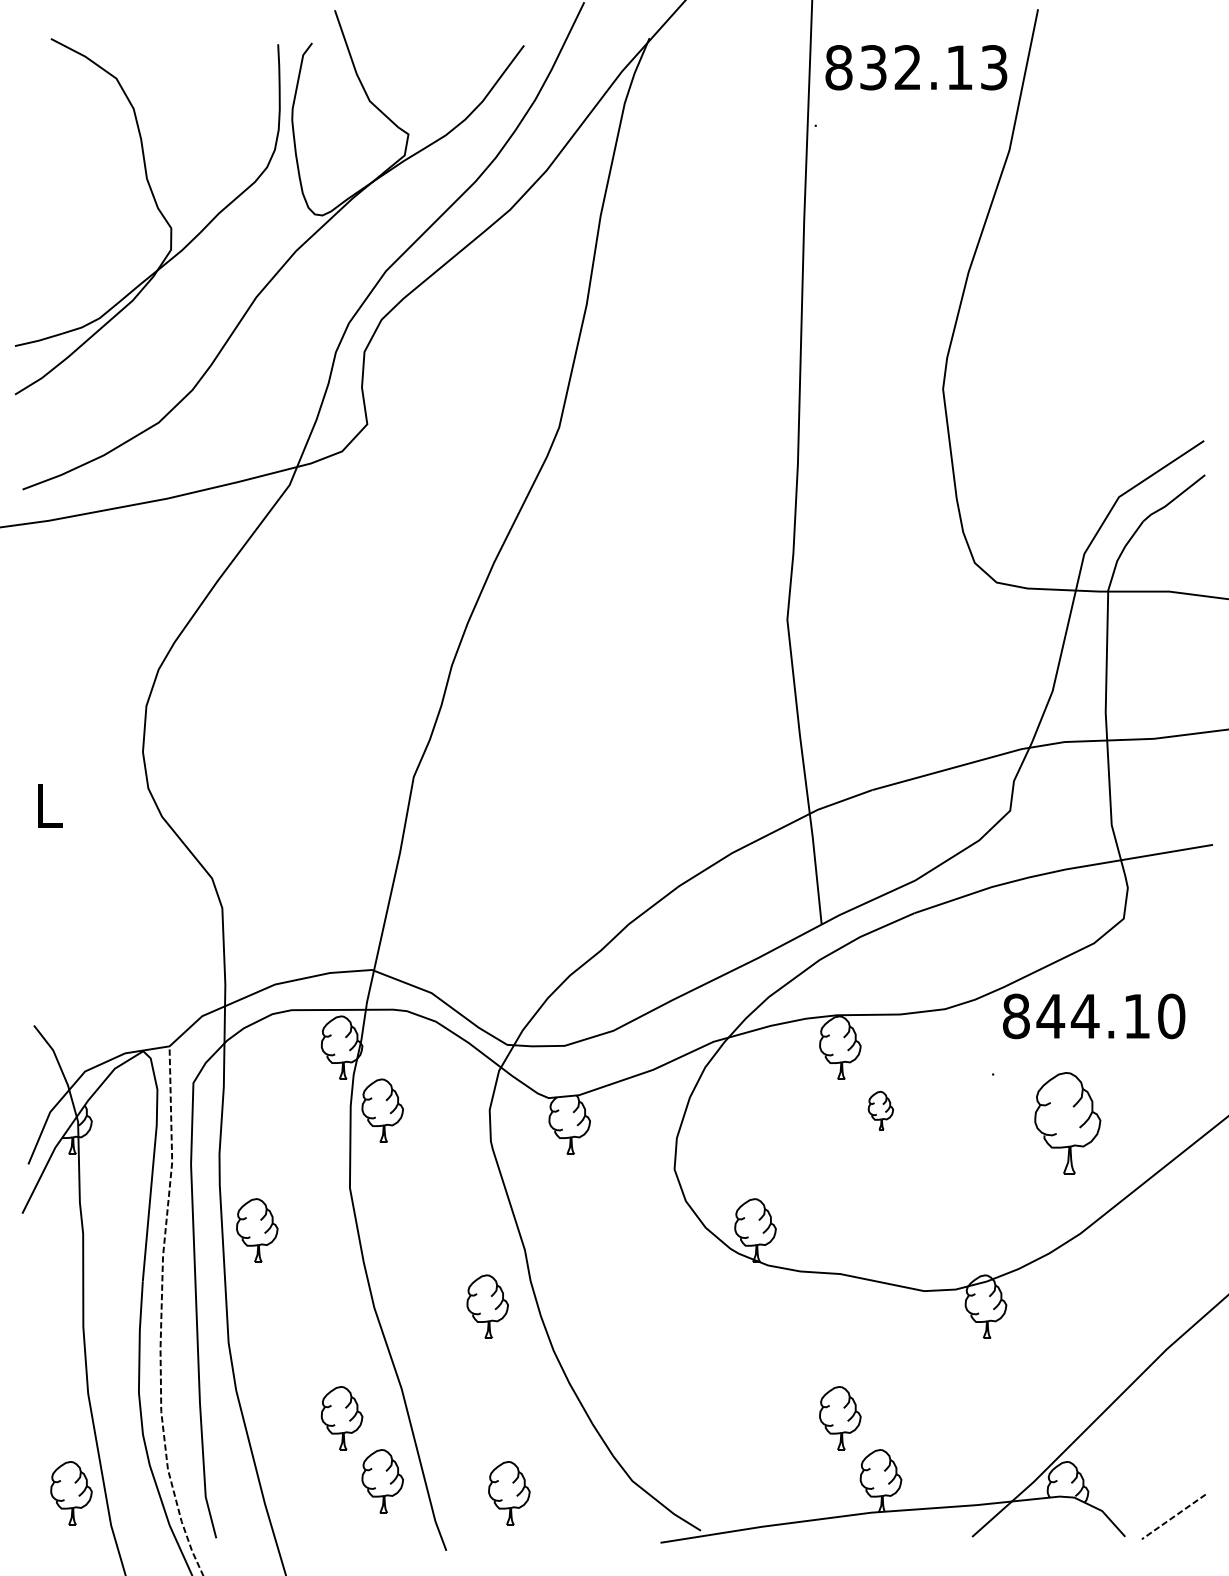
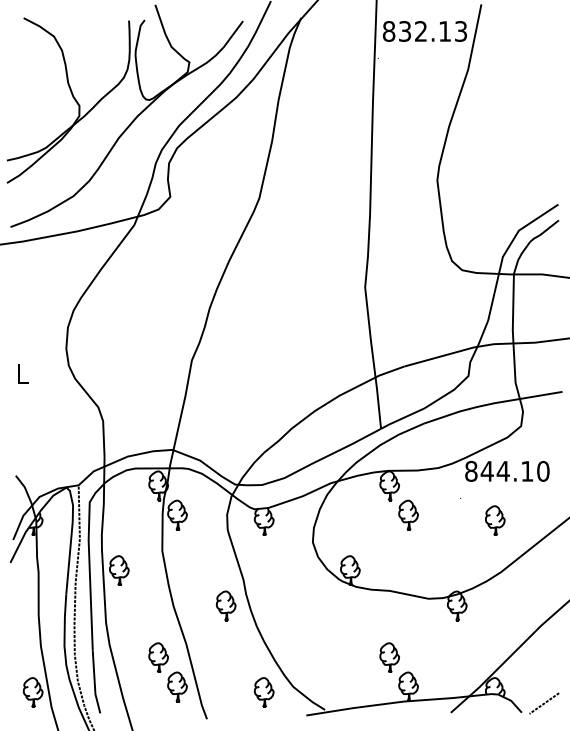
part: (880, 1109) -> (408, 514), size x1.67
part: (1068, 1122) -> (495, 520), size x0.62
part: (509, 1493) -> (264, 692), moved

